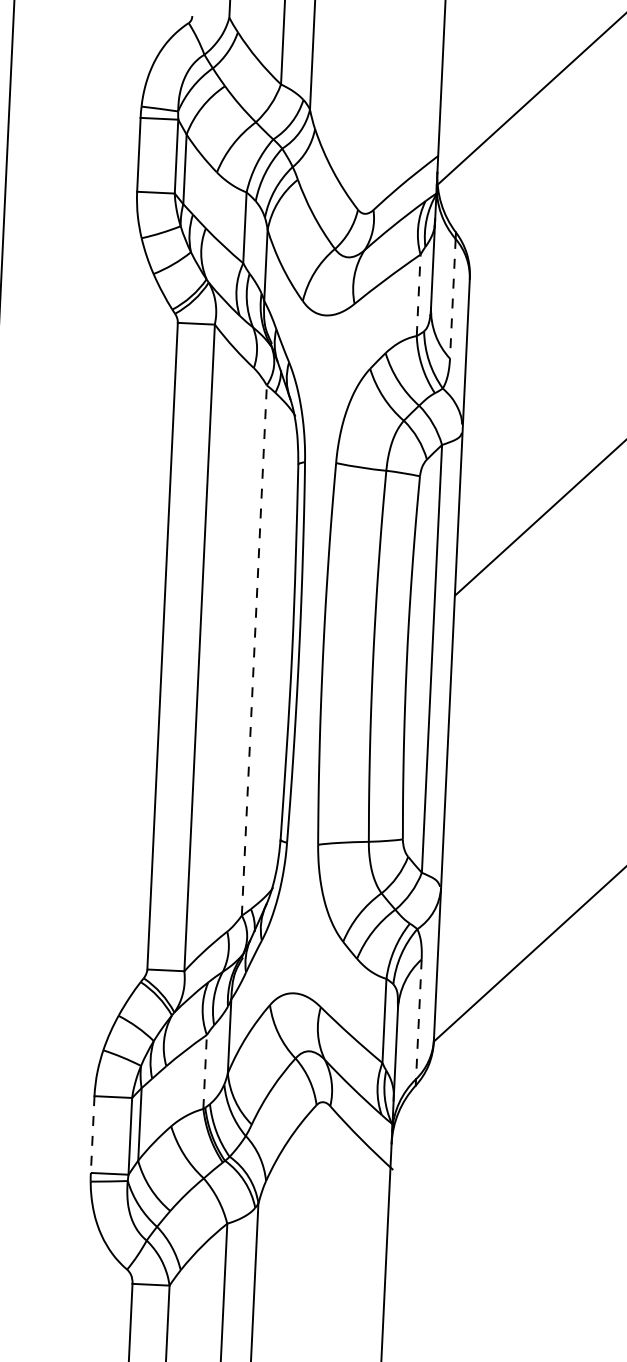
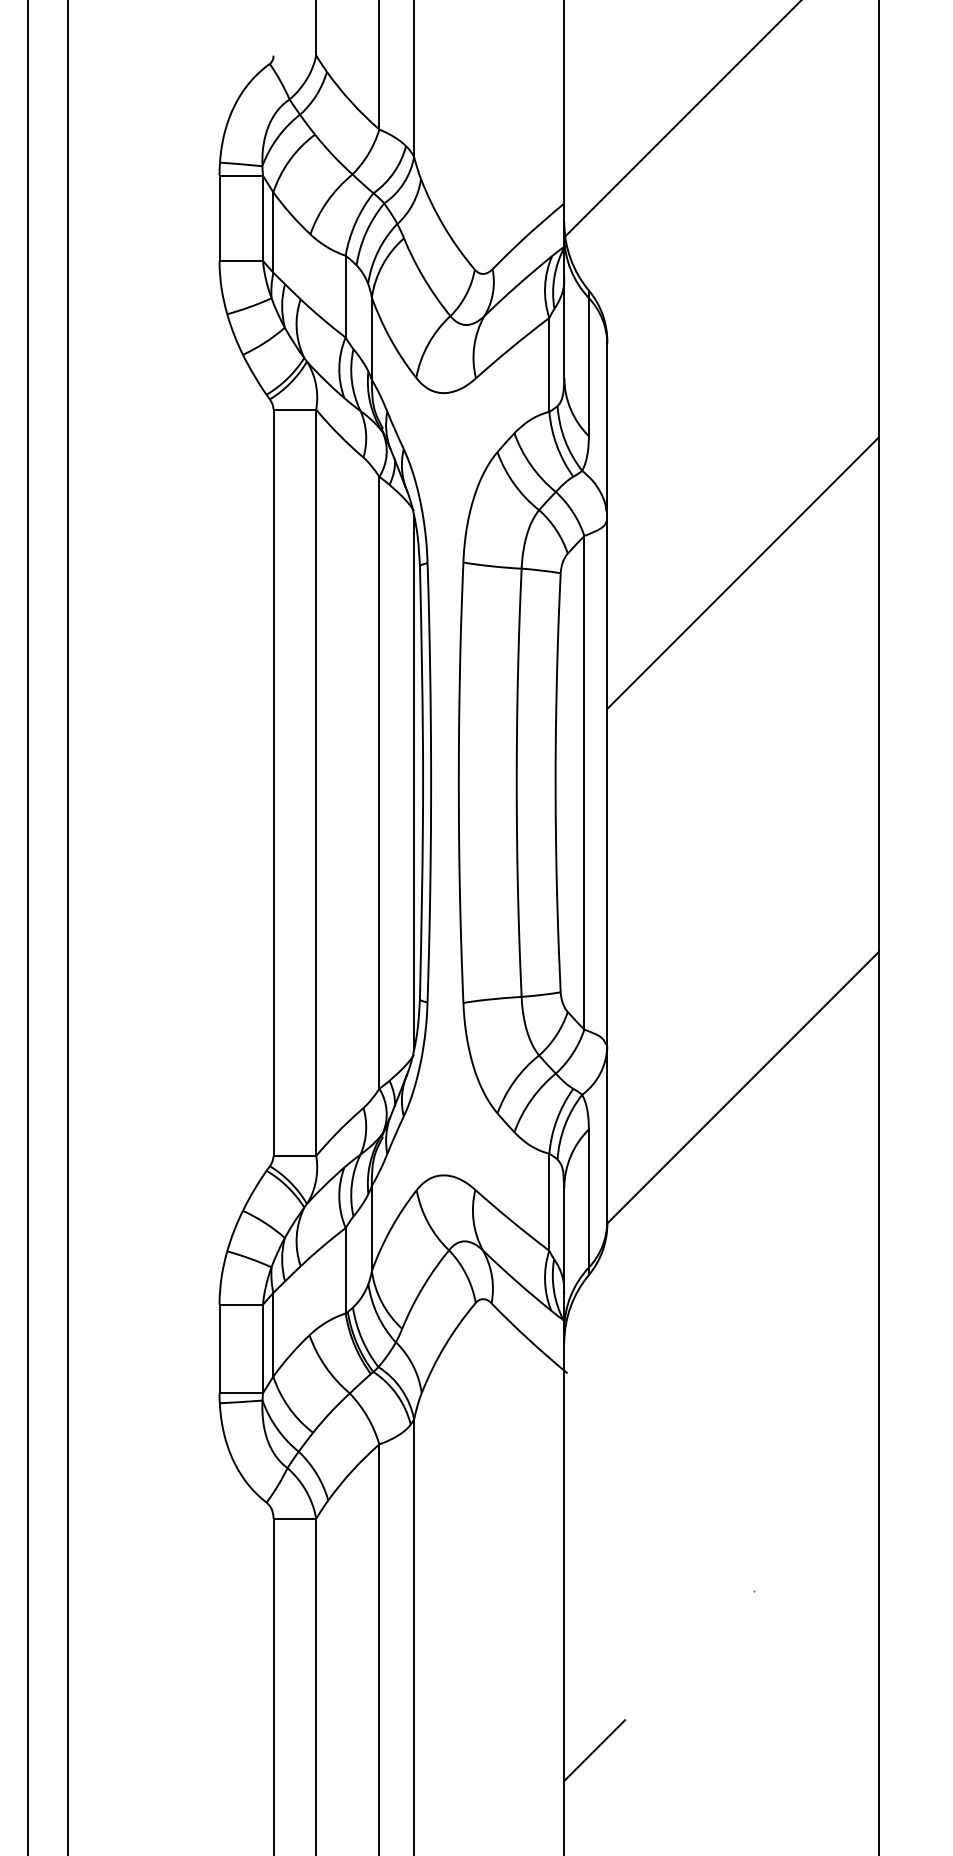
line: (418, 294) -> (549, 364), dashed -> solid
line: (452, 299) -> (588, 367), dashed -> solid
line: (254, 650) -> (379, 782), dashed -> solid
line: (284, 651) -> (414, 782), added
line: (418, 1020) -> (588, 1199), dashed -> solid
line: (205, 1071) -> (345, 1270), dashed -> solid
line: (92, 1135) -> (219, 1349), dashed -> solid

